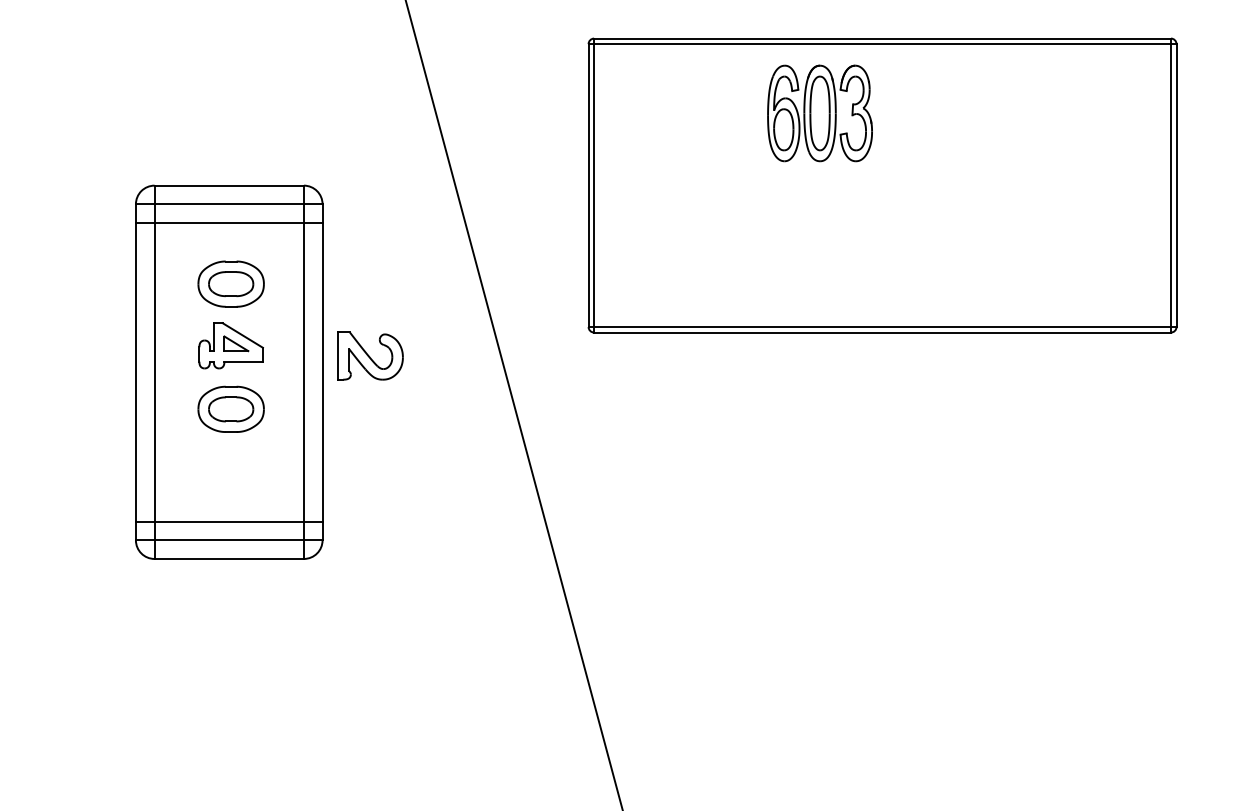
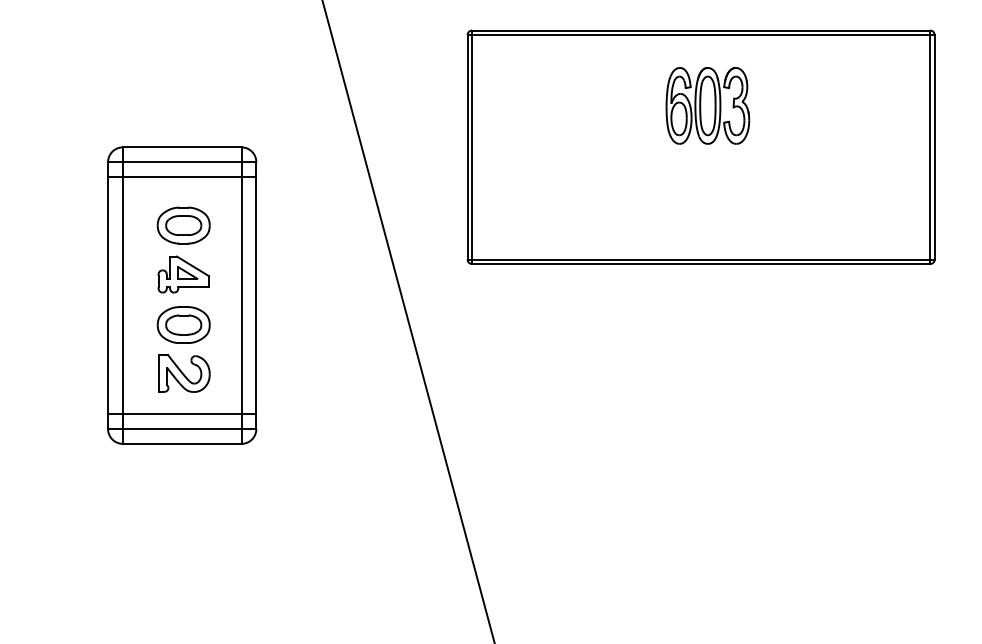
part: (819, 113) -> (707, 105), moved
part: (370, 355) -> (184, 372), moved

